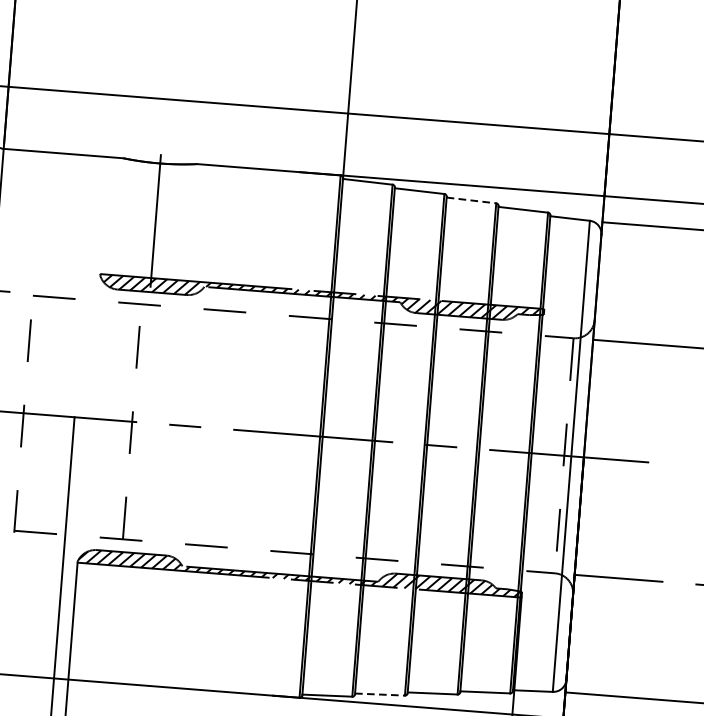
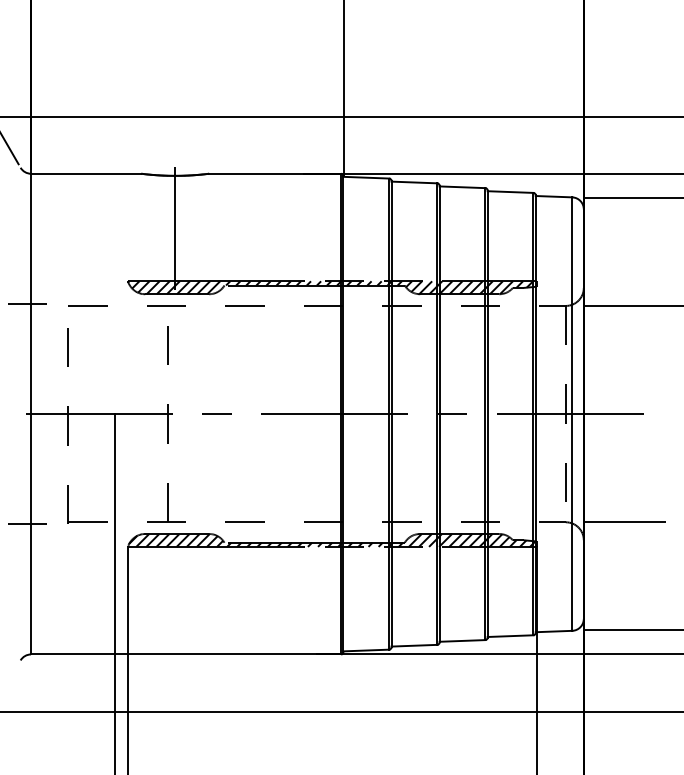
line: (471, 200) -> (462, 187), dashed -> solid
line: (380, 694) -> (414, 645), dashed -> solid

